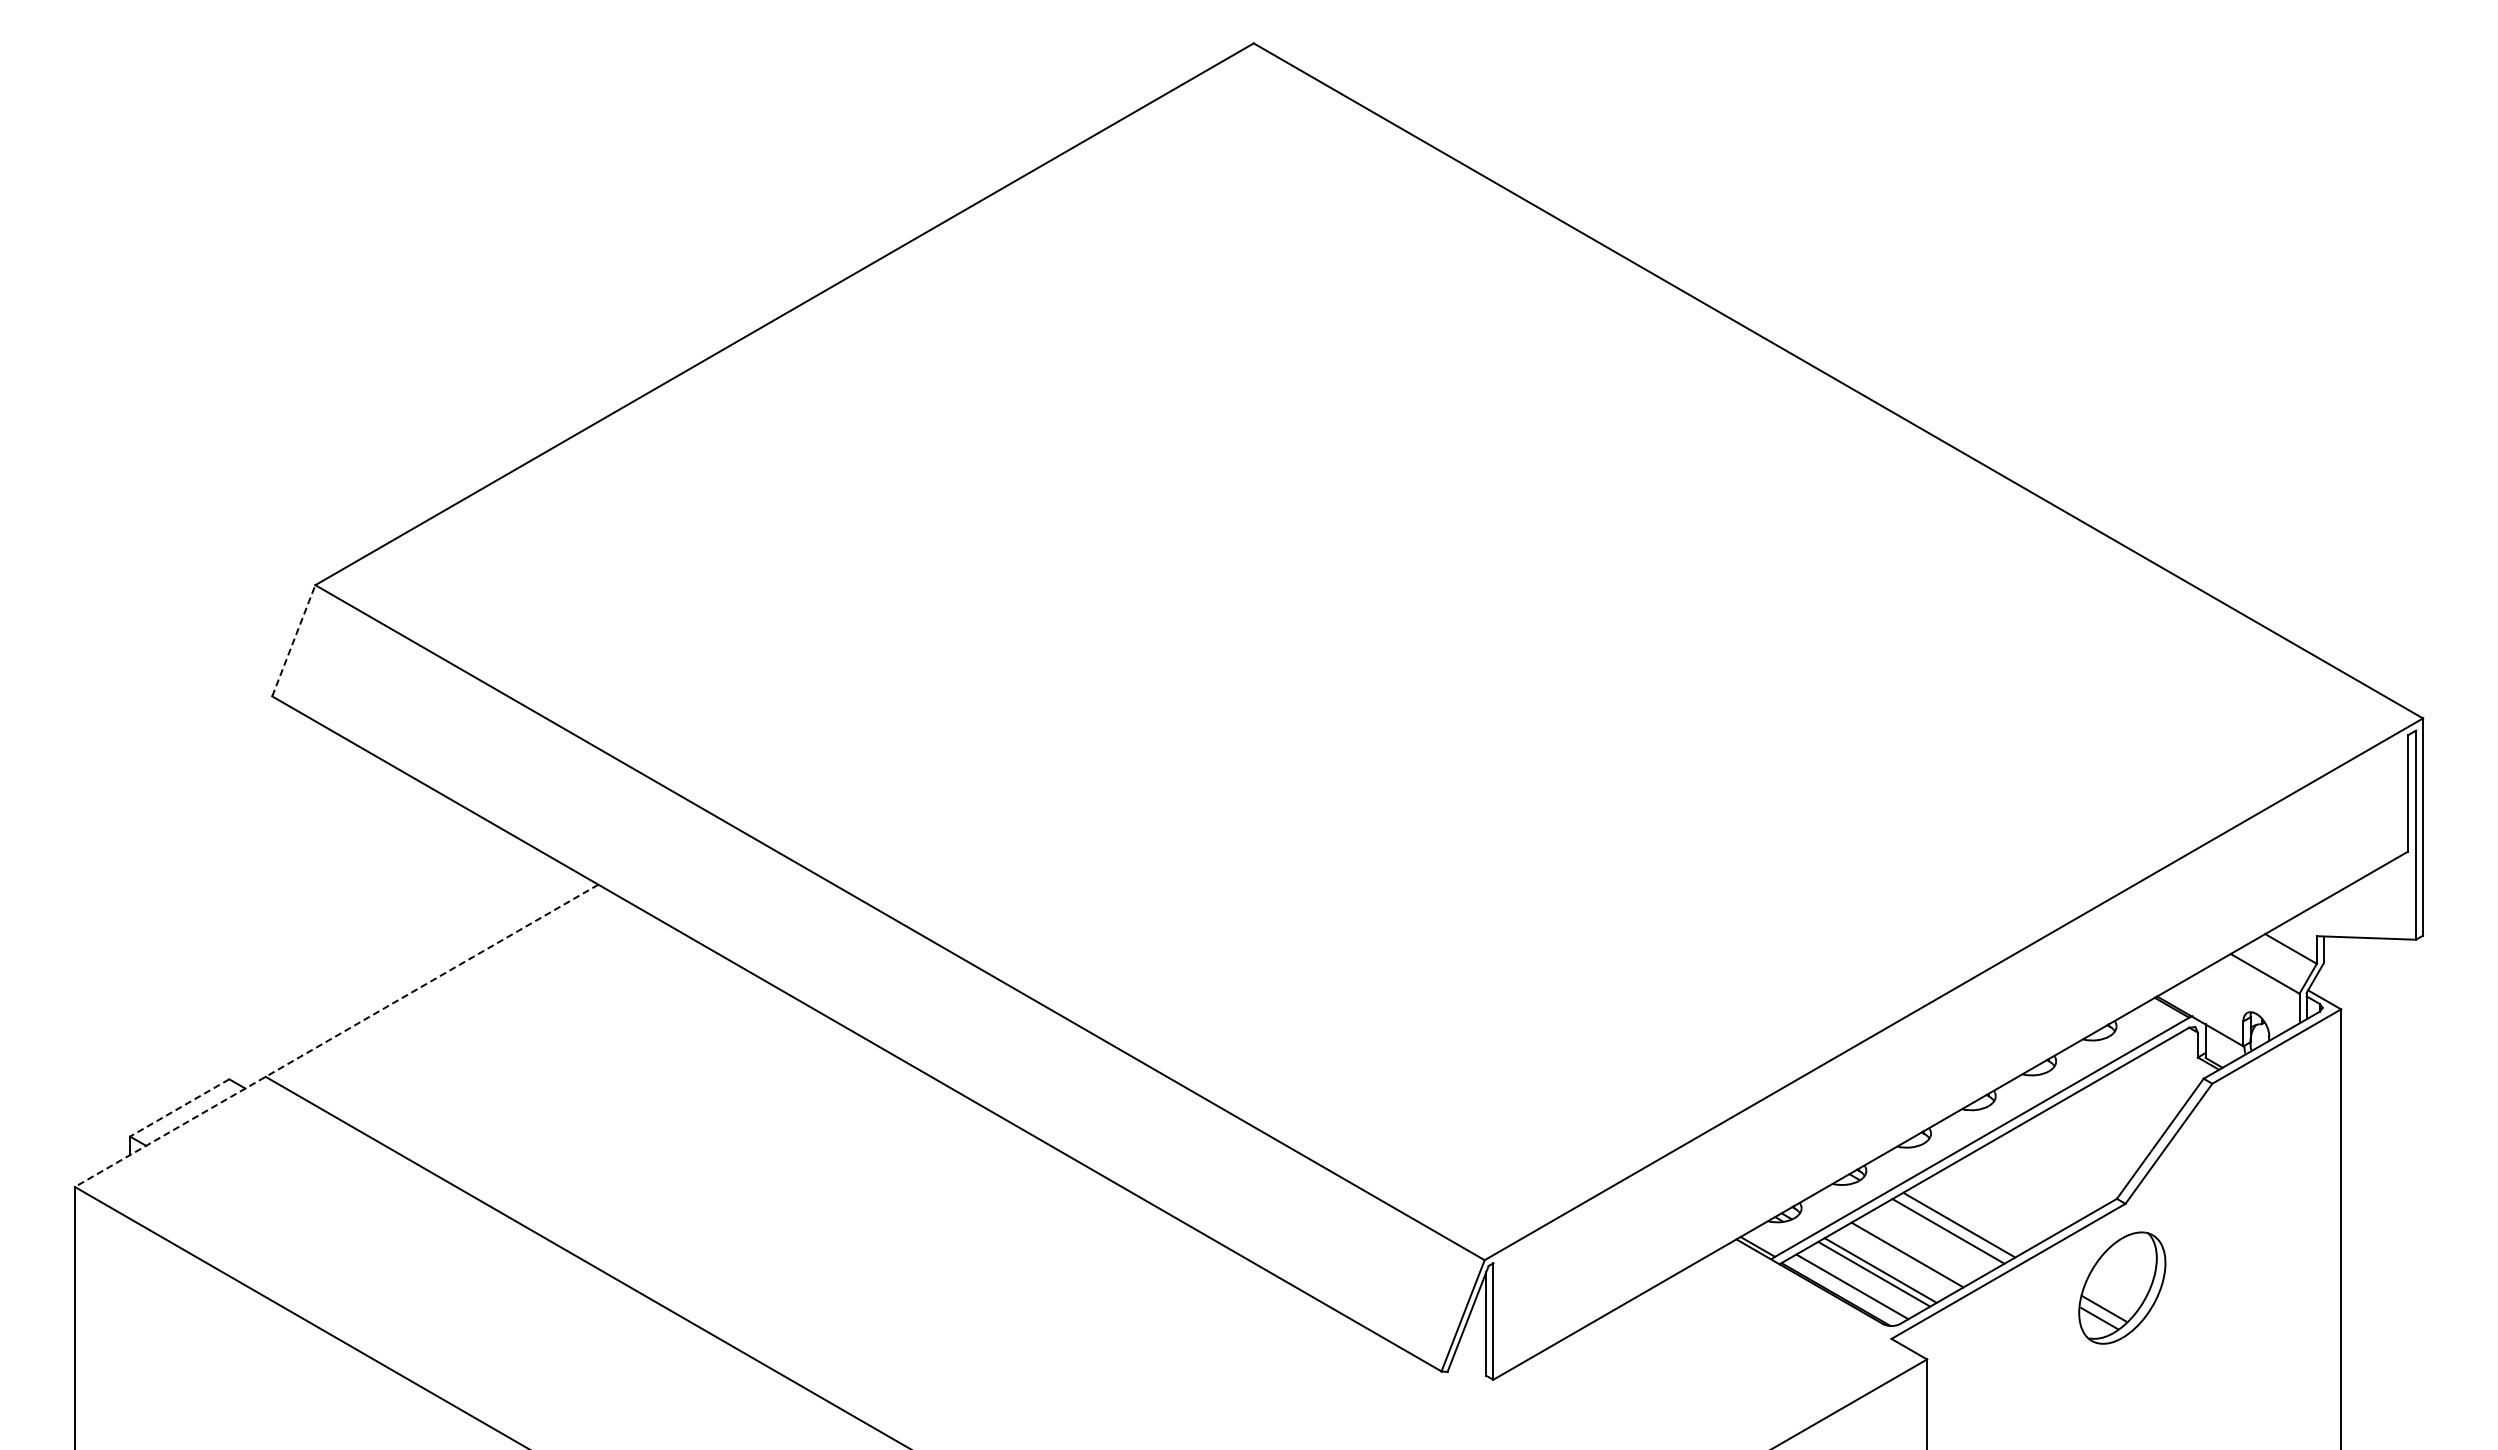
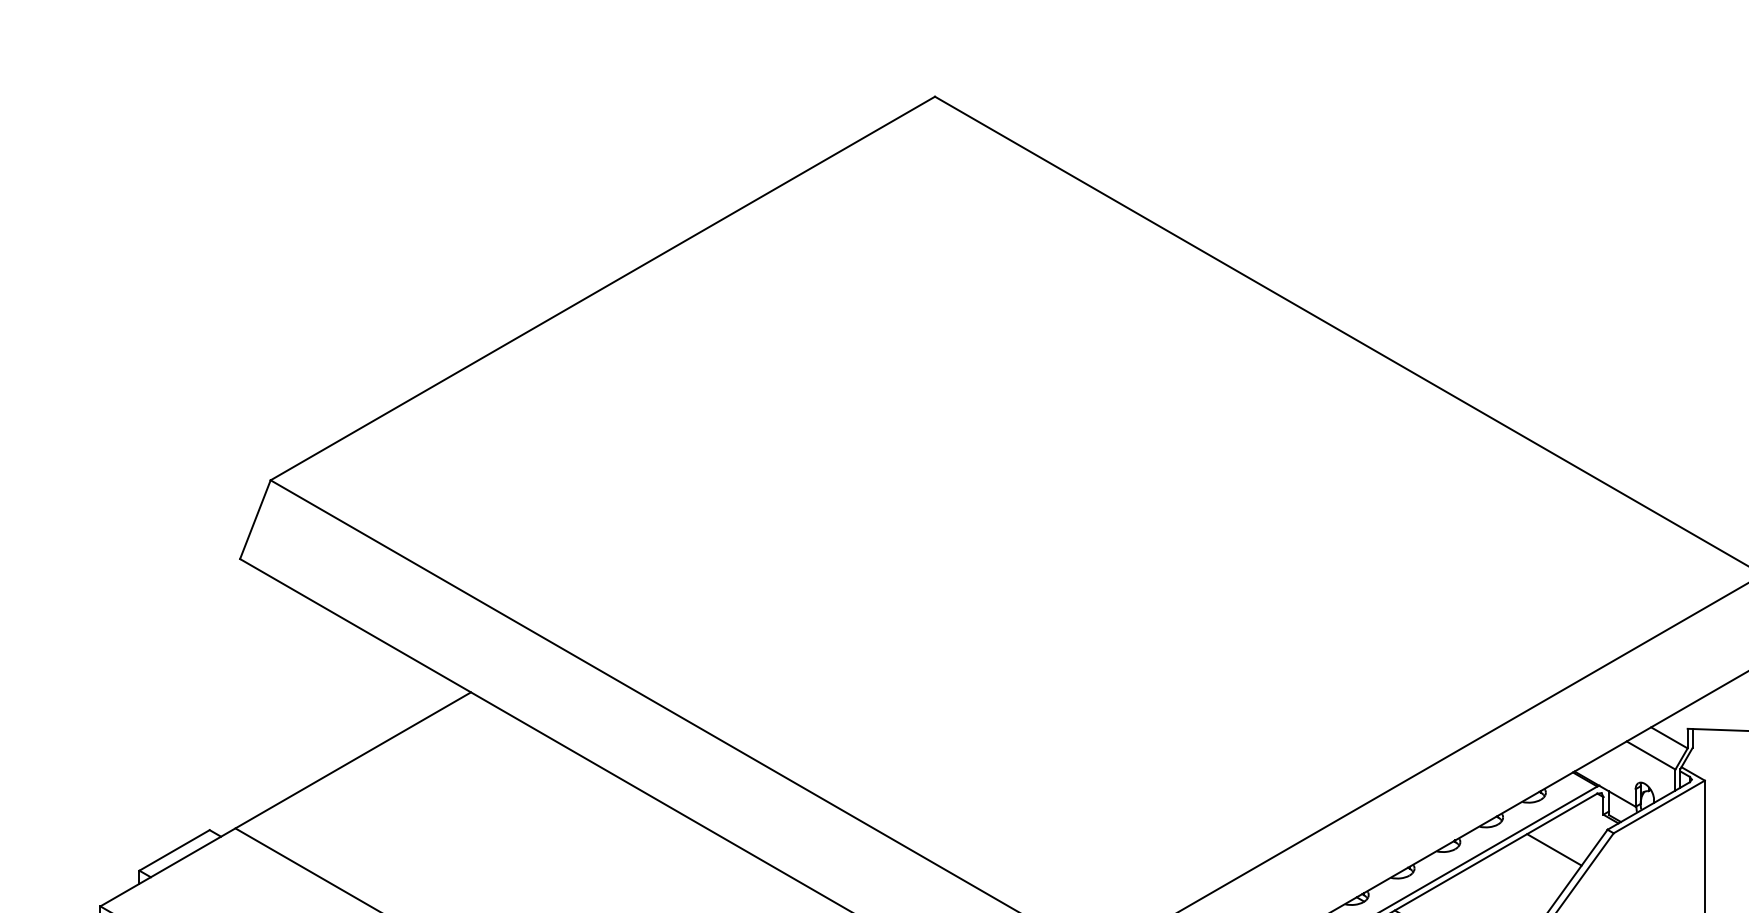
line: (293, 640) -> (255, 519), dashed -> solid
line: (336, 1036) -> (285, 799), dashed -> solid
line: (2128, 1106) -> (1554, 849), added
line: (179, 1108) -> (174, 850), dashed -> solid

